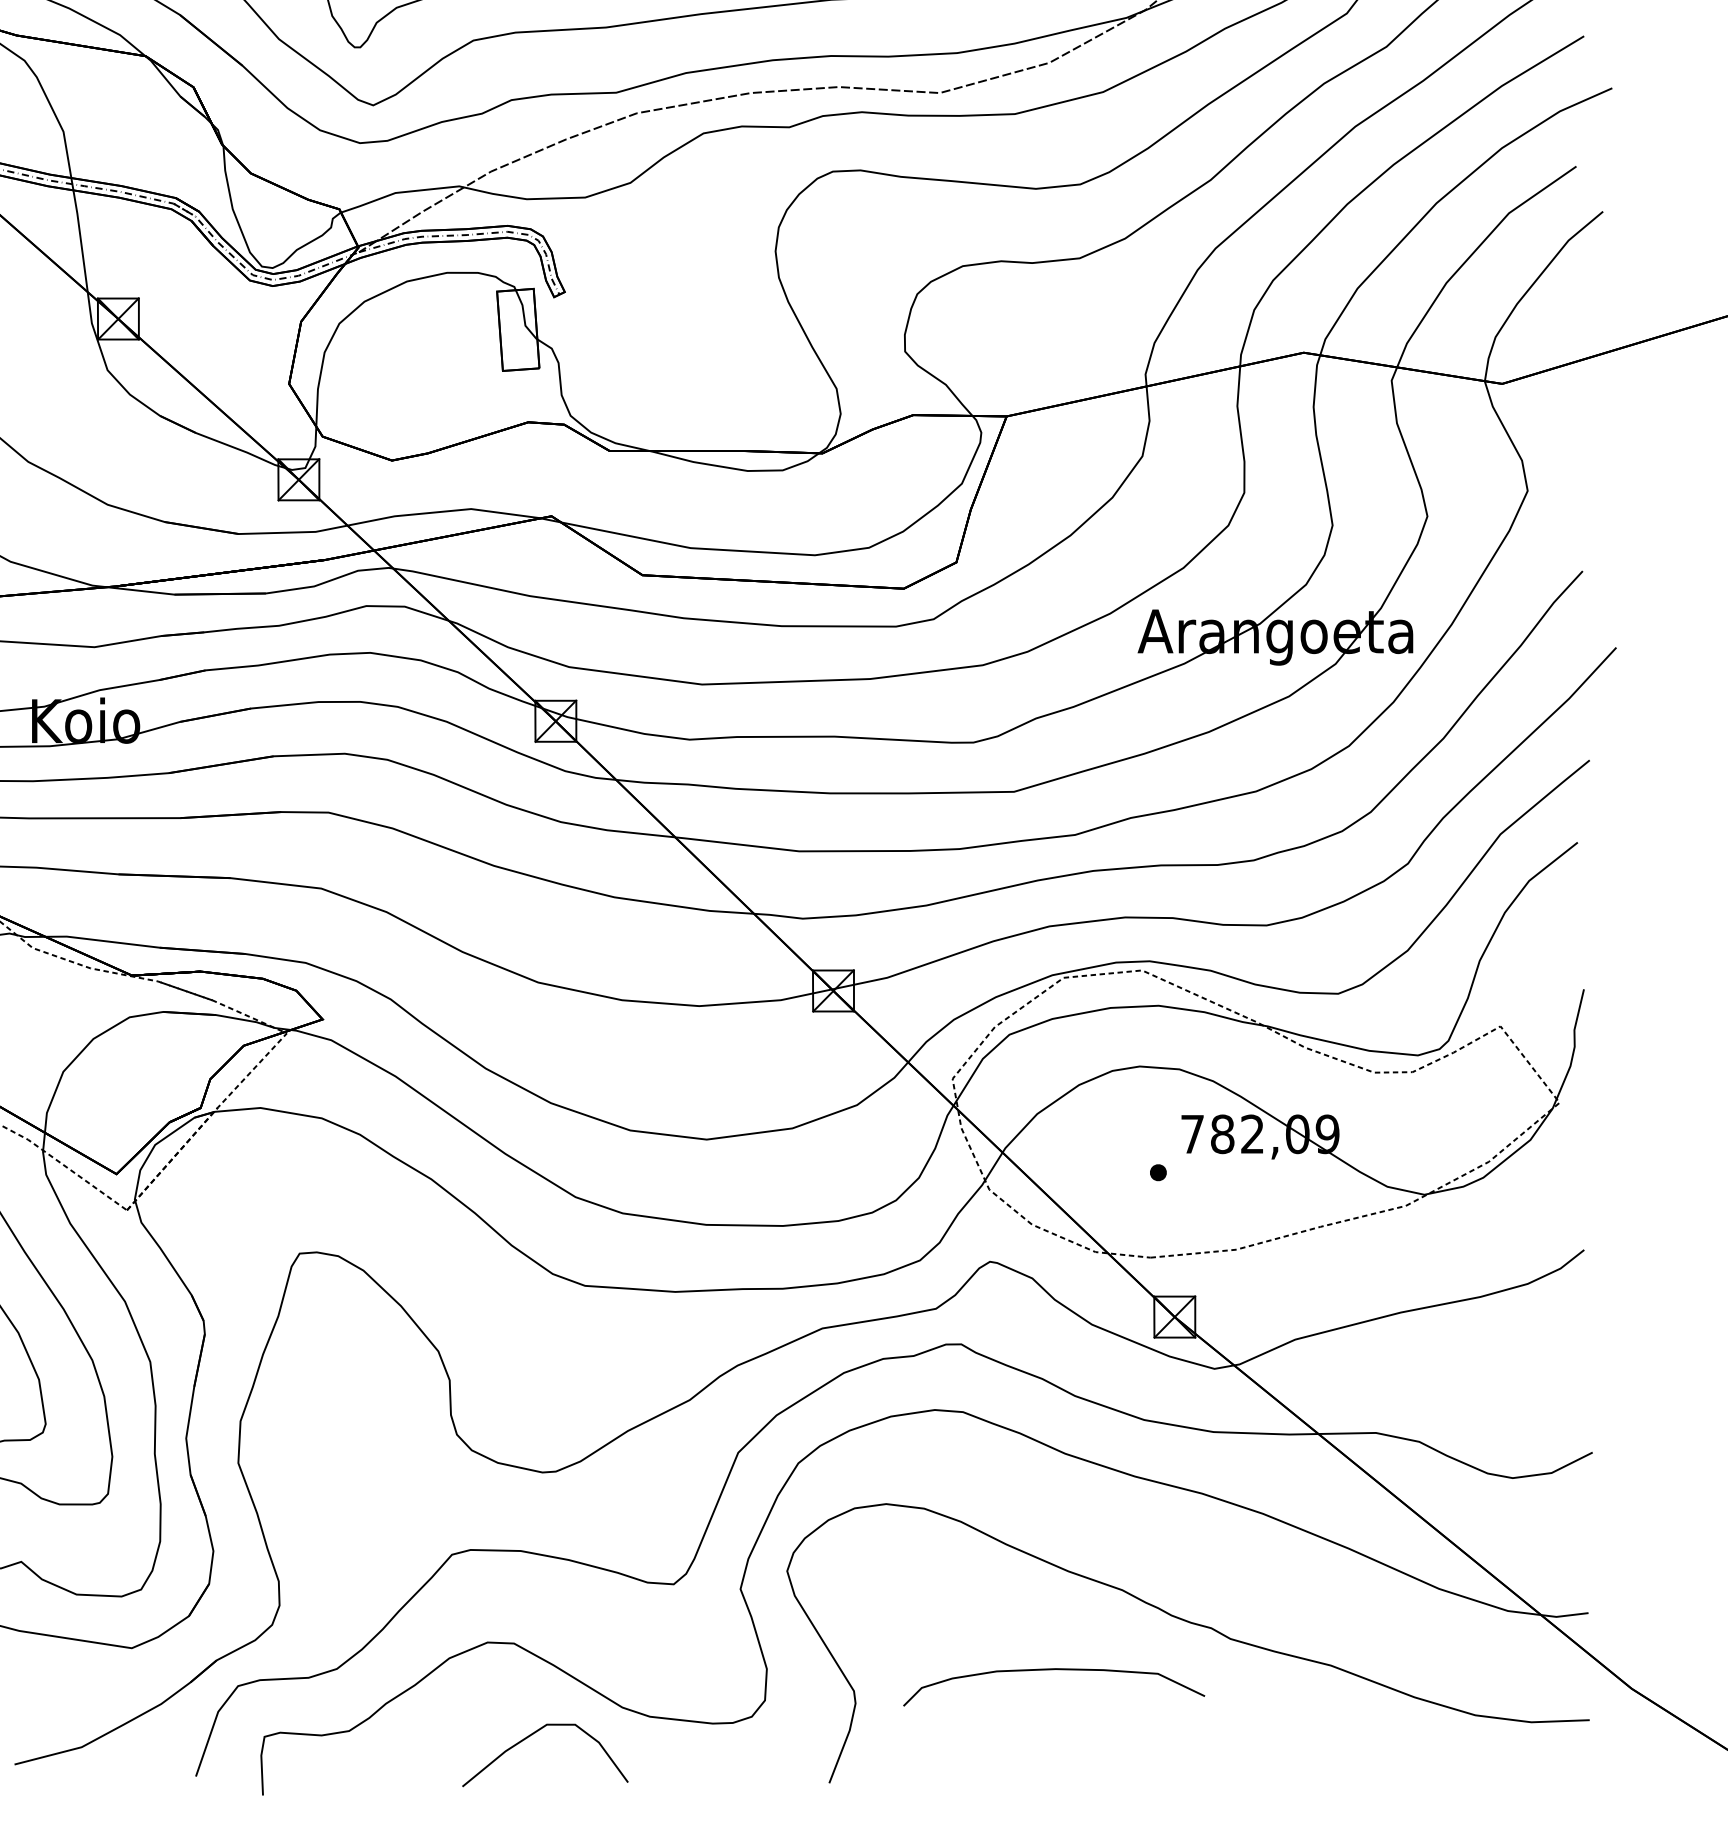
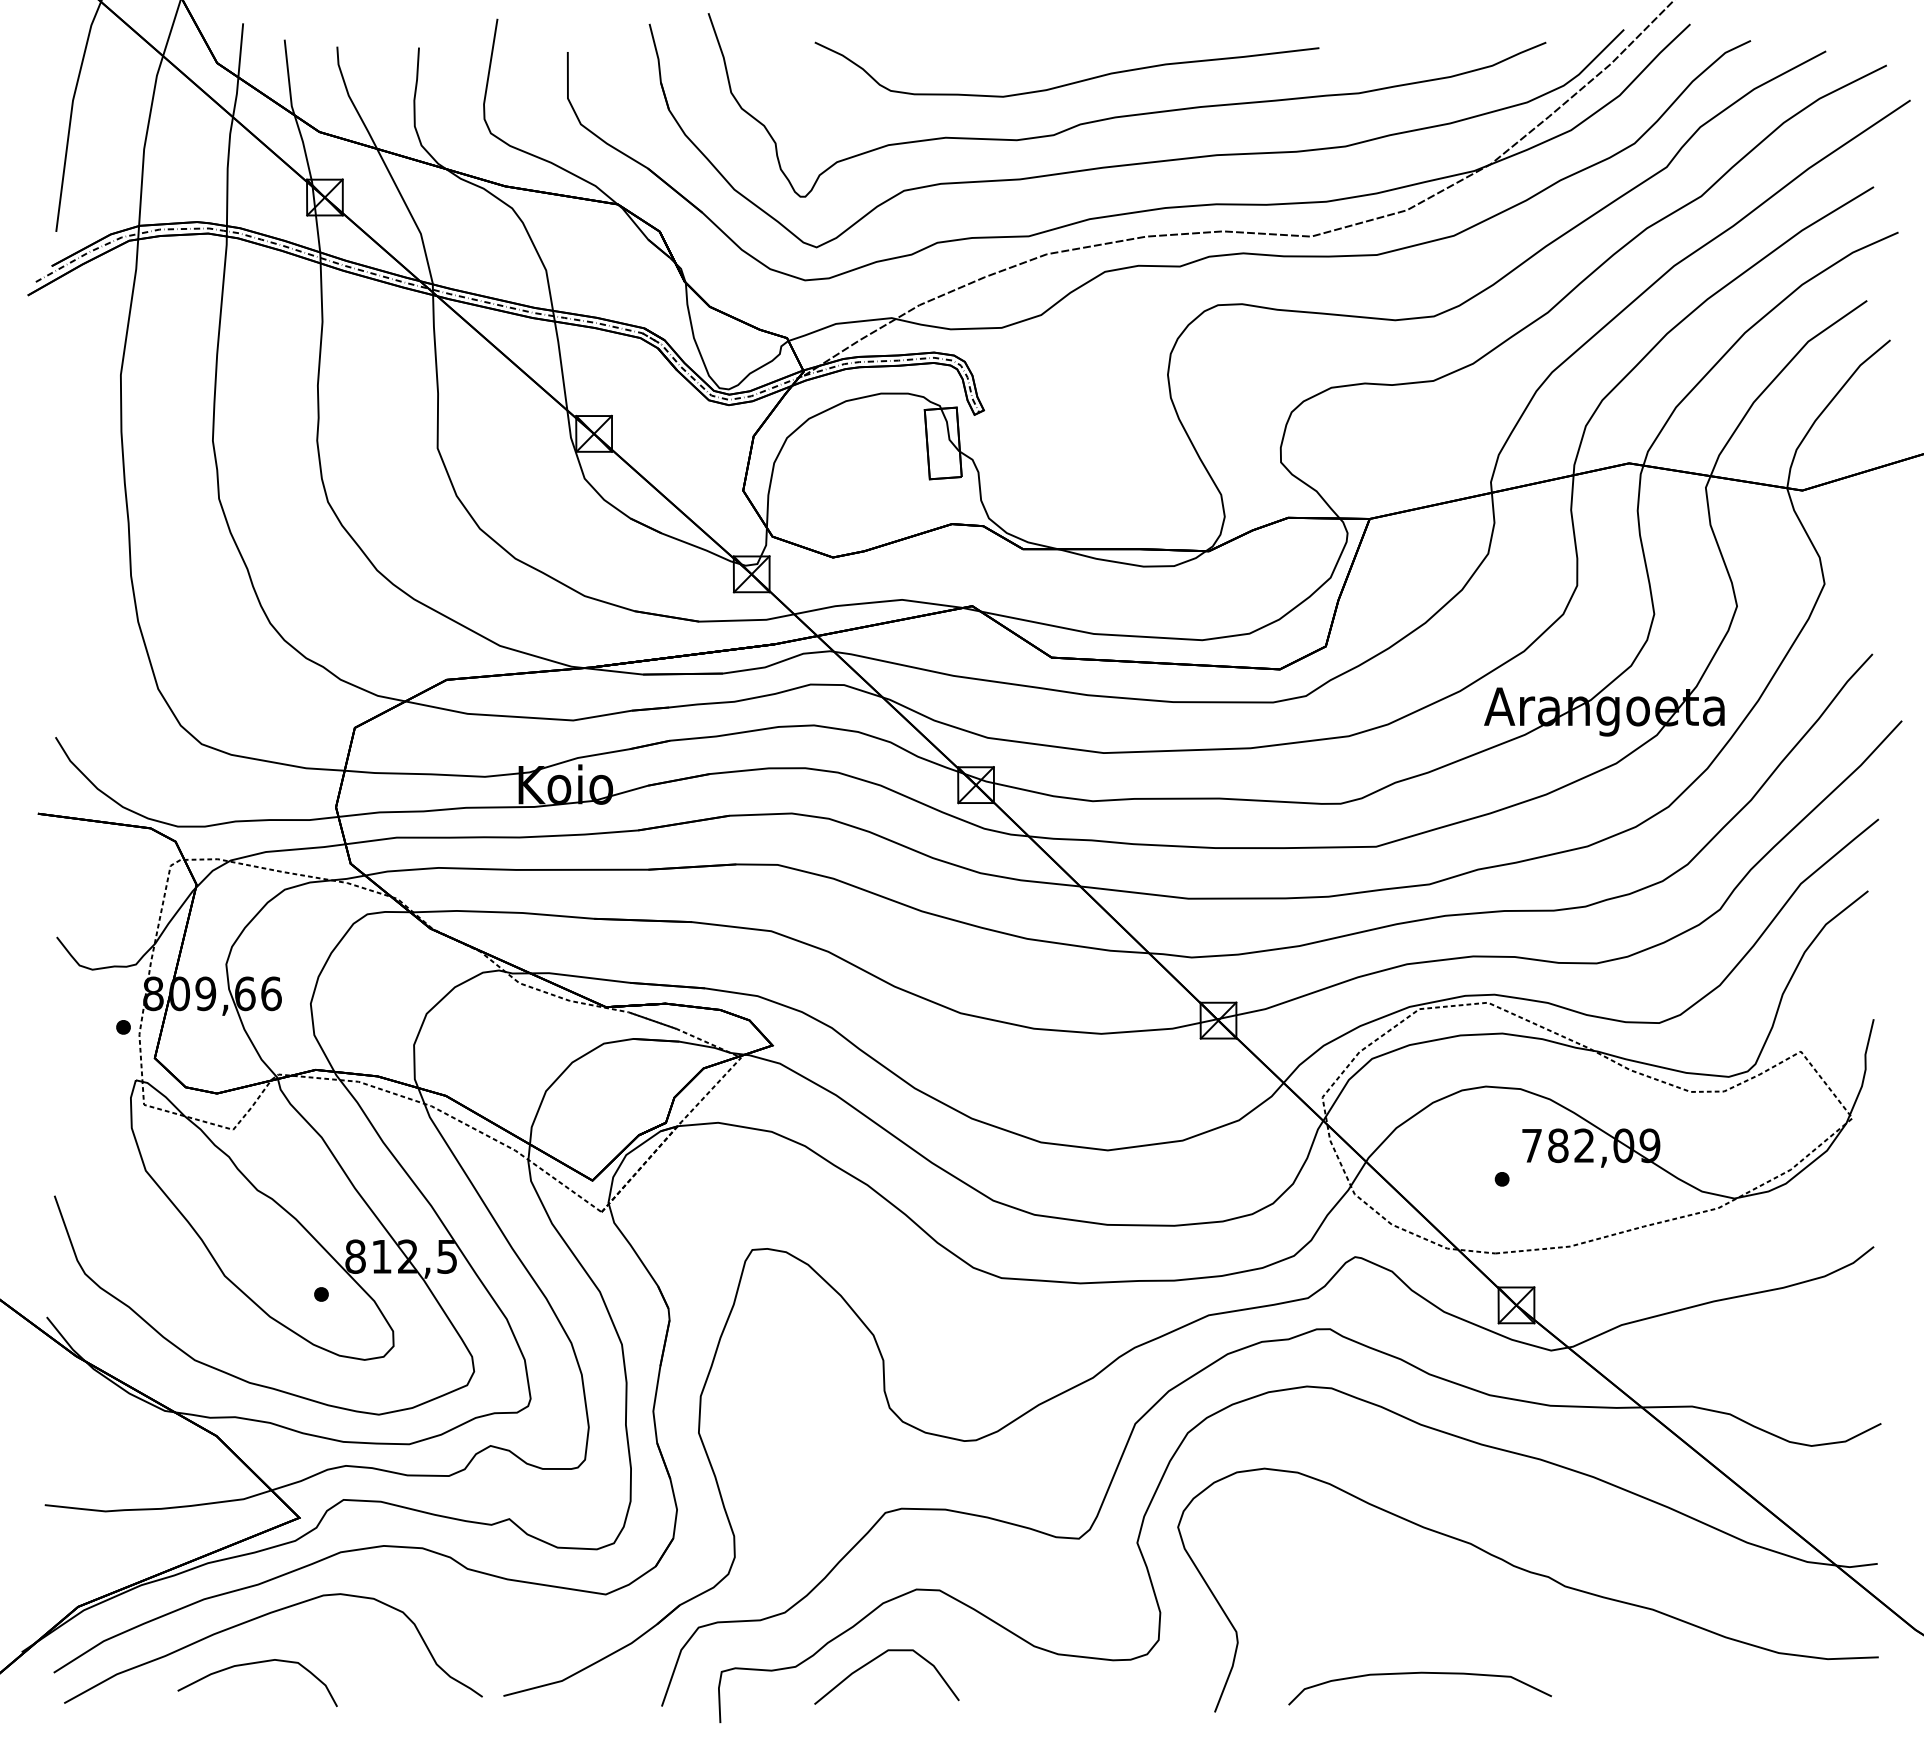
curve: (1053, 1669) -> (1419, 1673), moved
curve: (531, 1736) -> (874, 1660), moved

